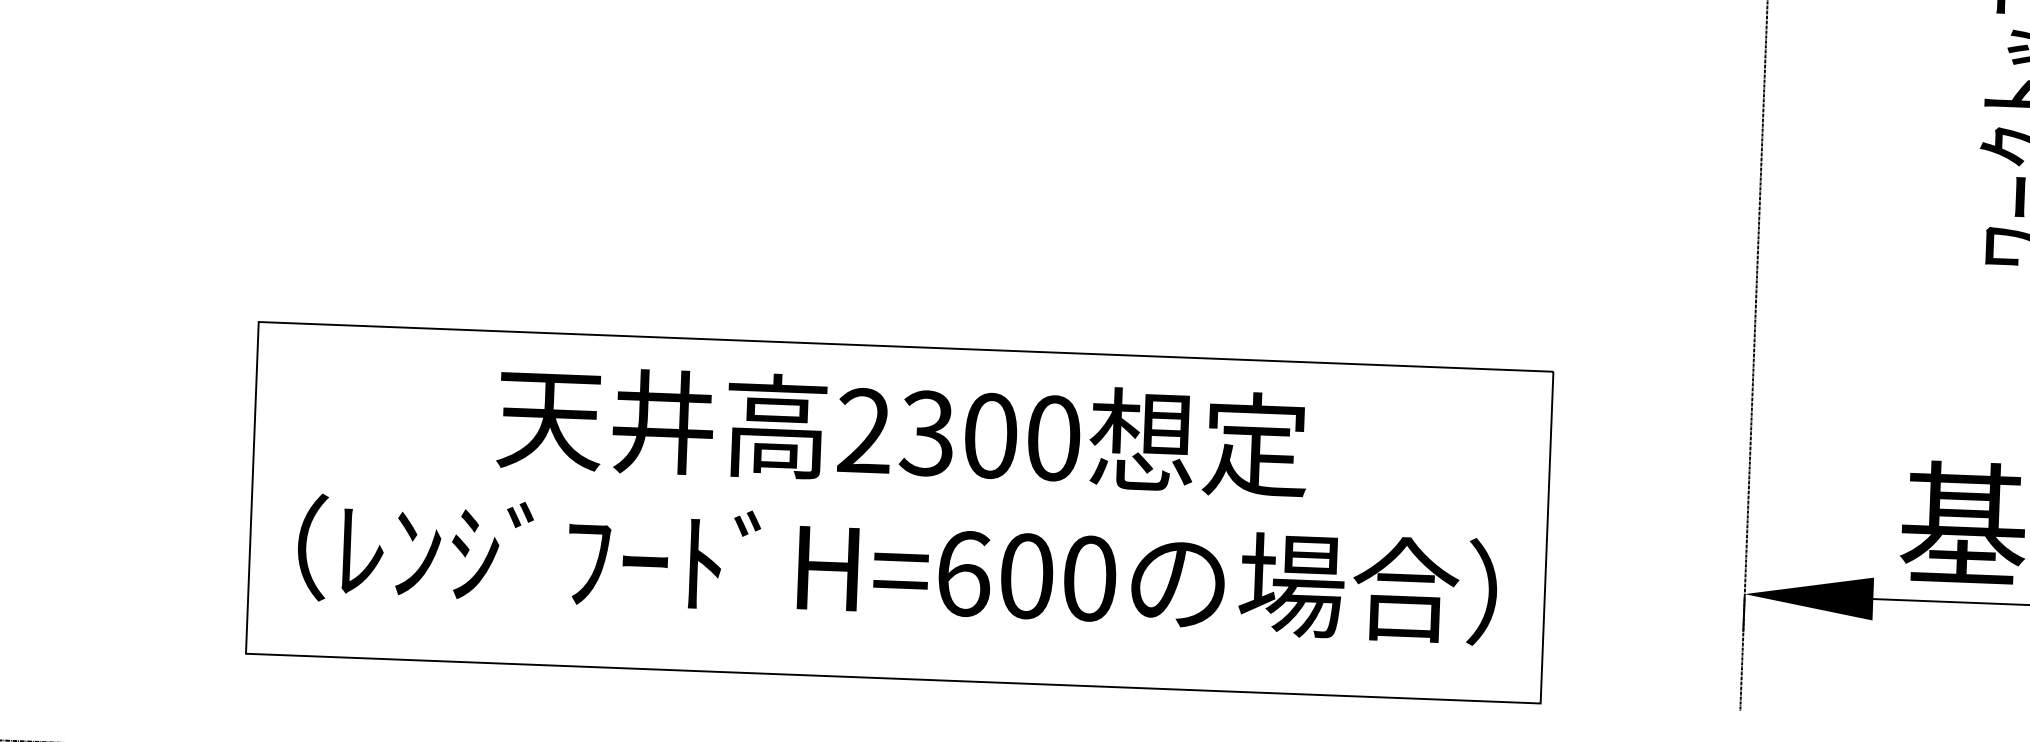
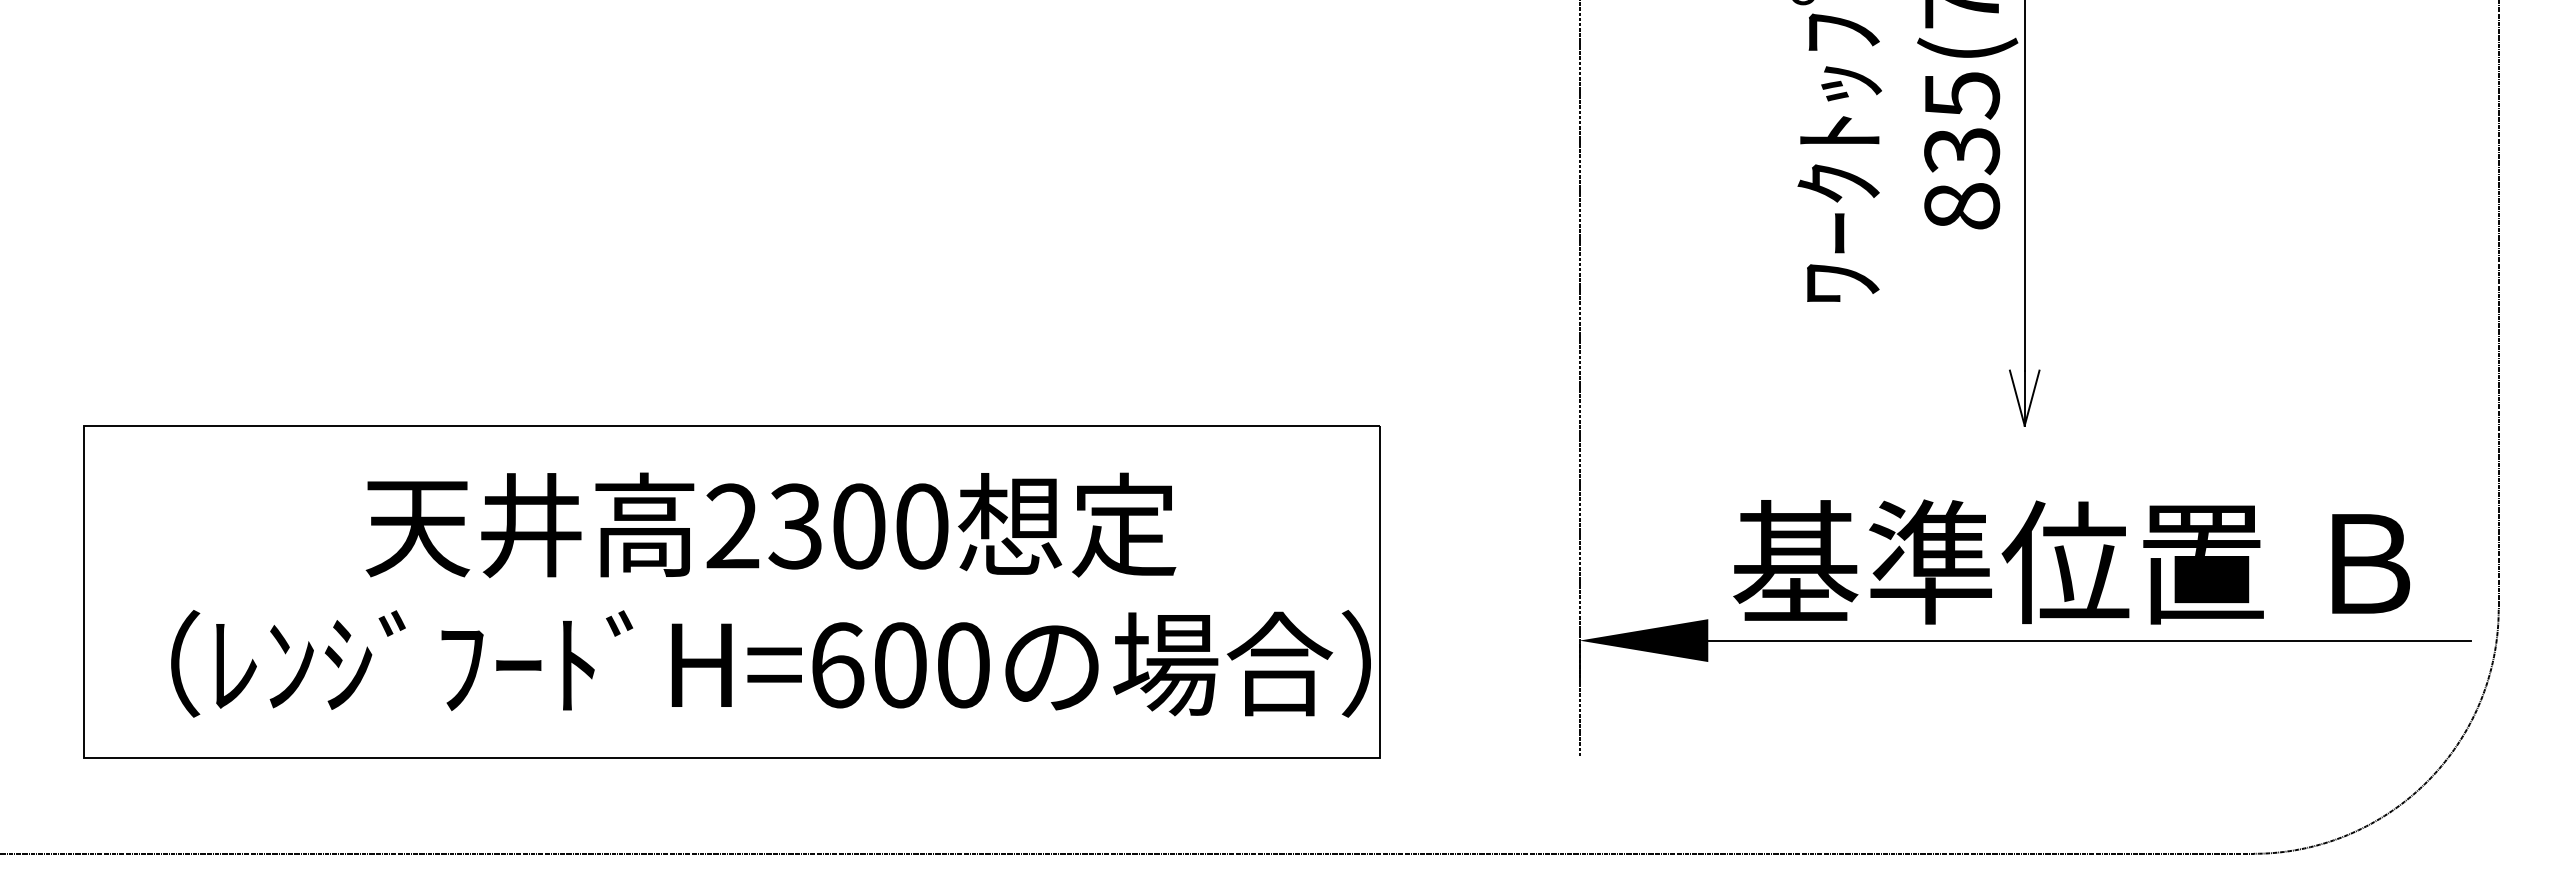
text: (899, 500) -> (770, 594), moved

